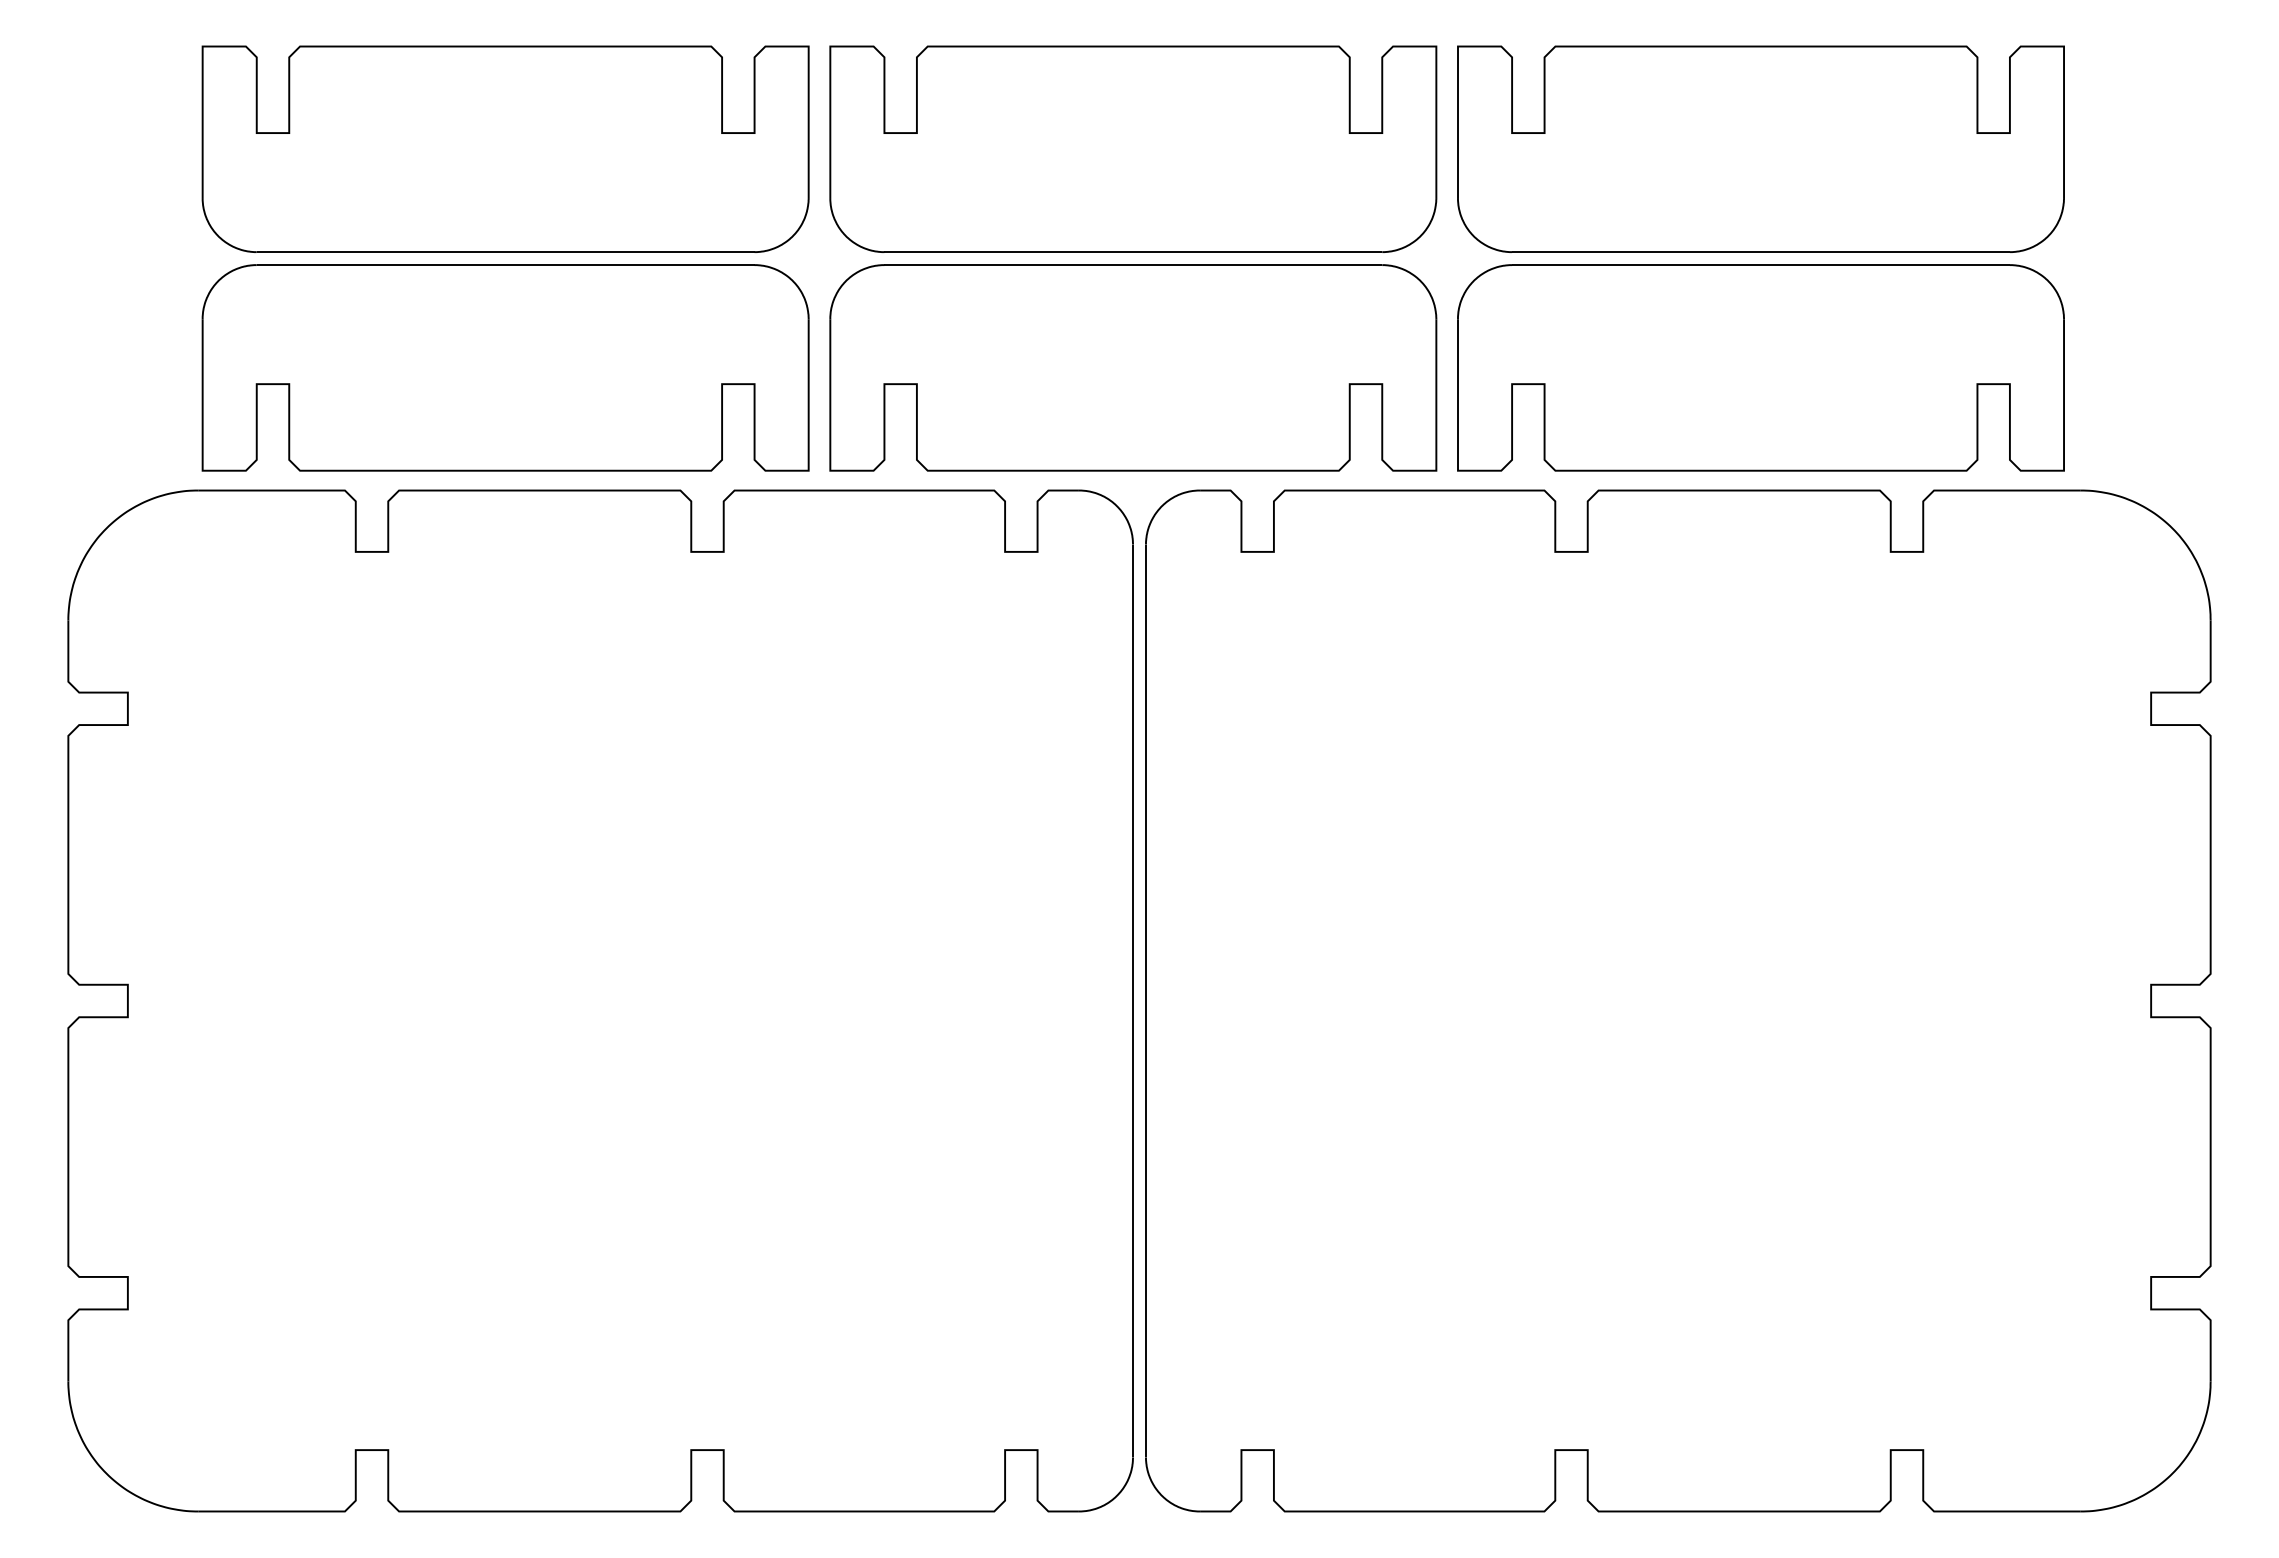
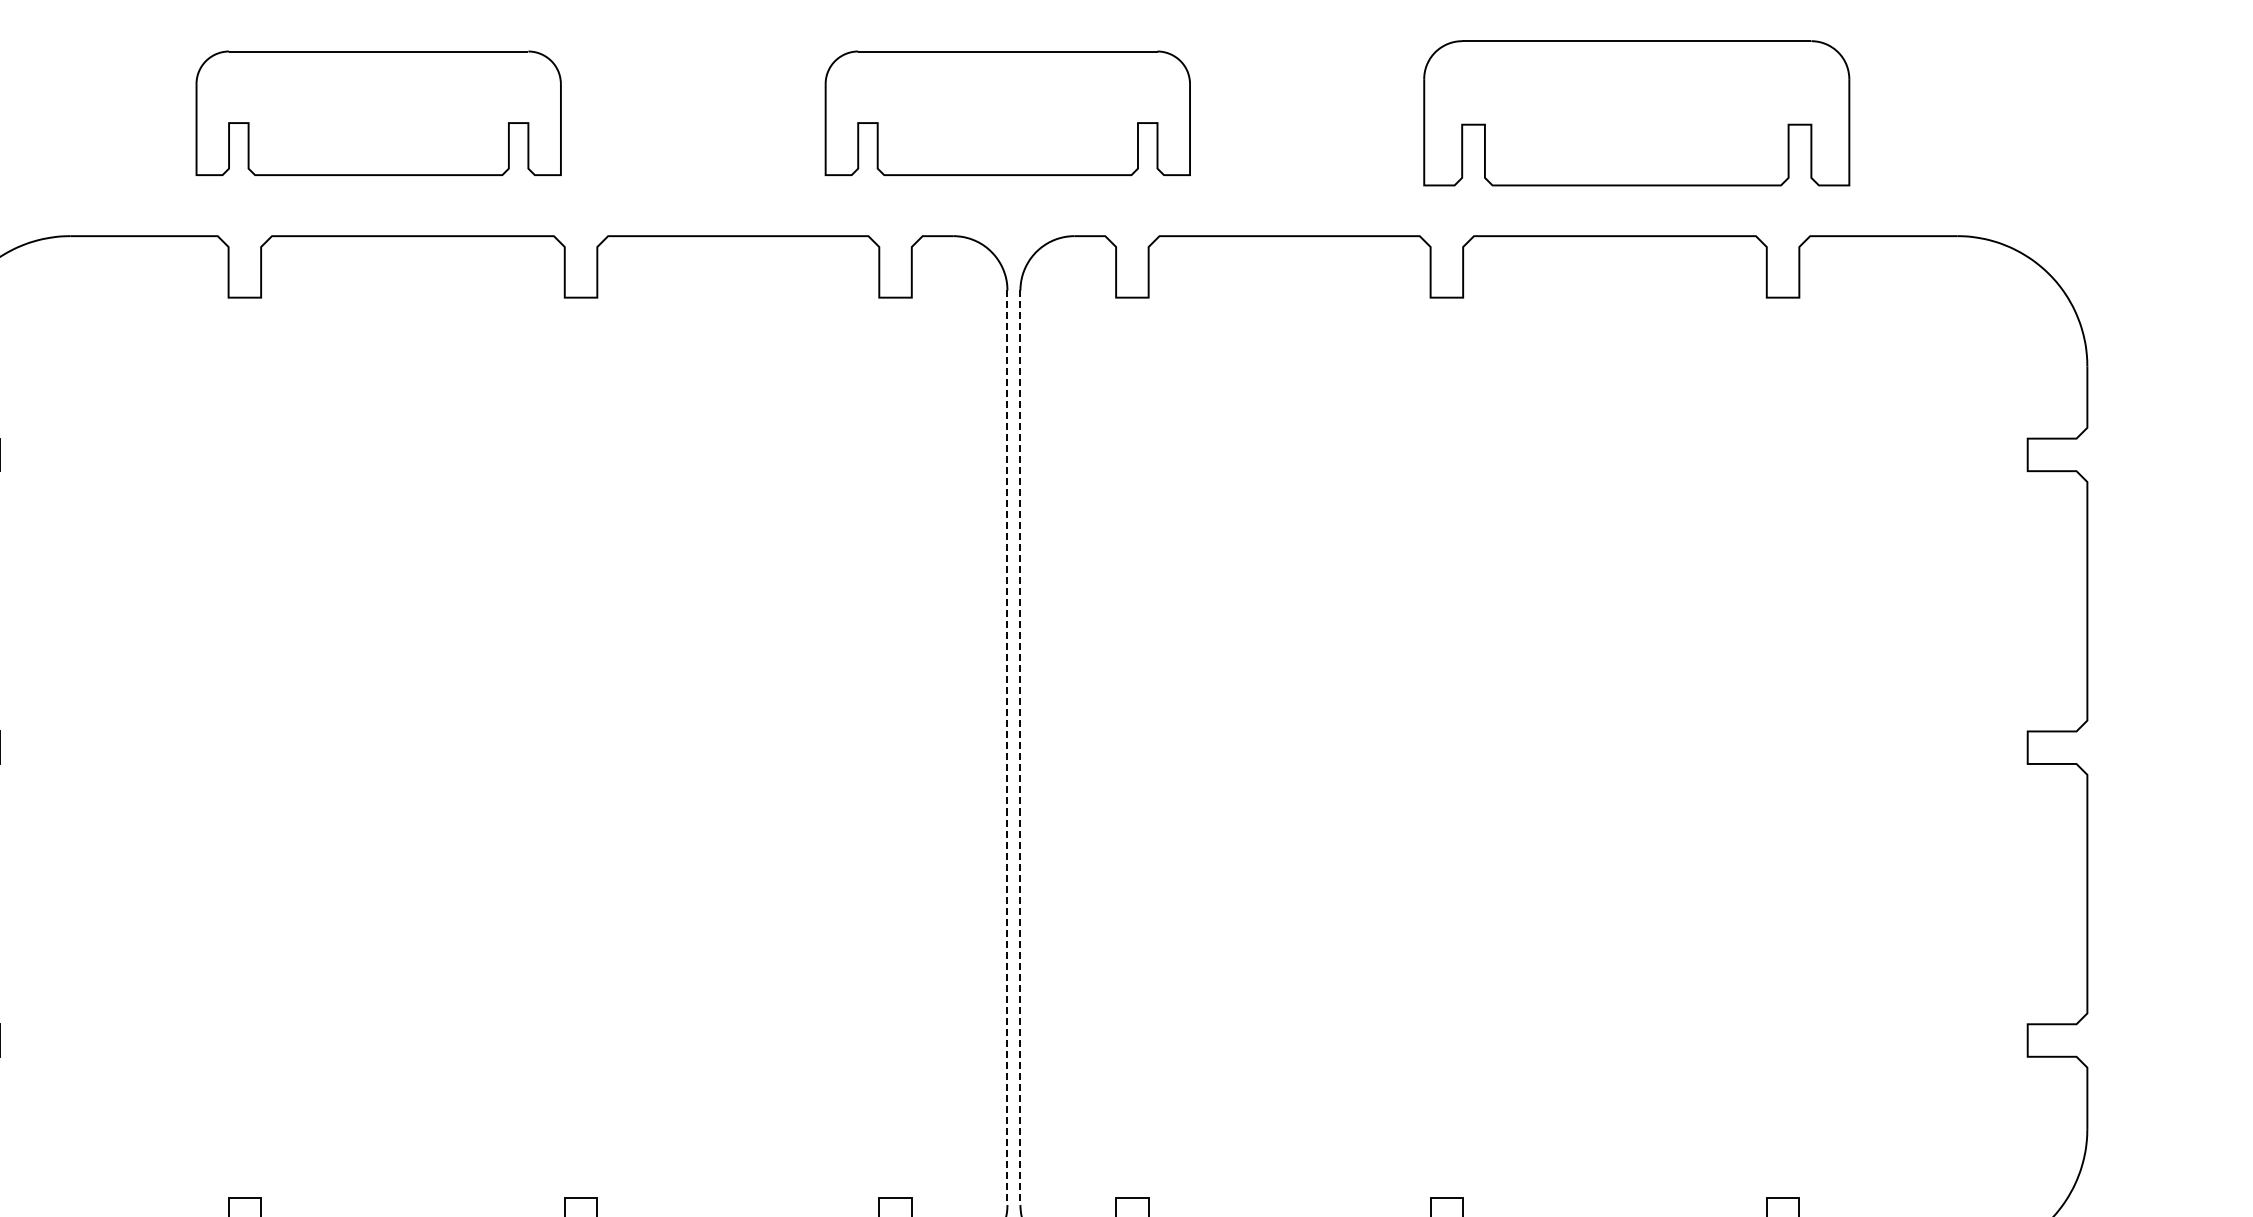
part: (505, 367) -> (378, 112), size x0.6
part: (1133, 367) -> (1007, 112), size x0.6
part: (1760, 367) -> (1636, 112), size x0.7
line: (1133, 1001) -> (1007, 748), solid -> dashed
line: (1146, 1001) -> (1020, 748), solid -> dashed

